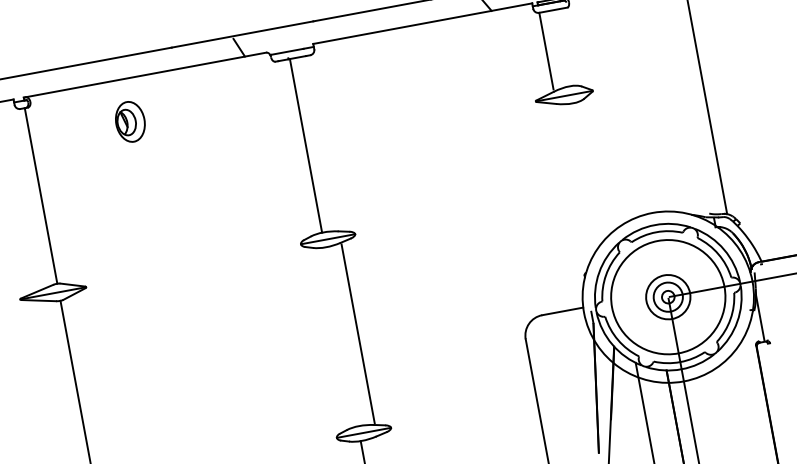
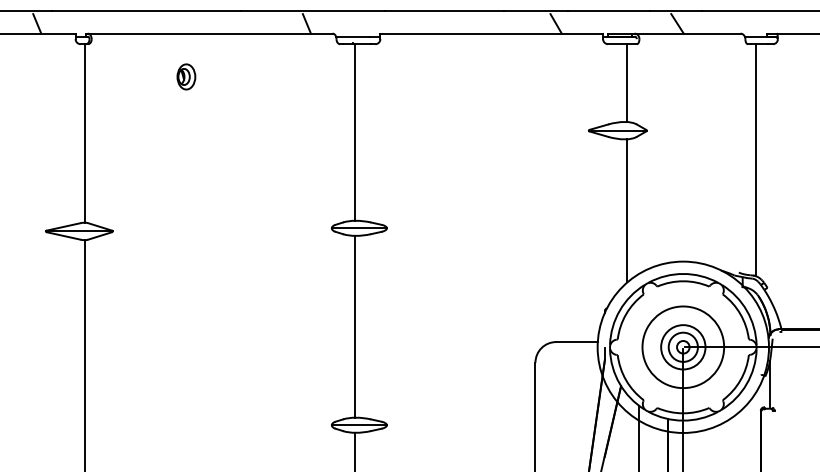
line: (546, 51) -> (627, 83), moved
part: (130, 121) -> (186, 76), size x0.62
line: (588, 172) -> (627, 210), added
circle: (668, 297) -> (683, 347), size x0.71
line: (357, 333) -> (354, 326), moved

